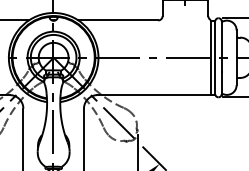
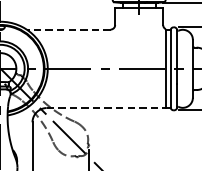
line: (118, 20) -> (68, 29), solid -> dashed
line: (154, 95) -> (106, 108), solid -> dashed

